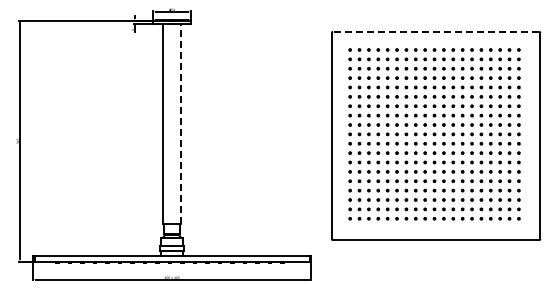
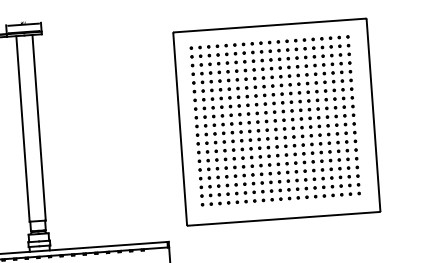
line: (435, 31) -> (269, 25), dashed -> solid
line: (180, 123) -> (38, 127), dashed -> solid

